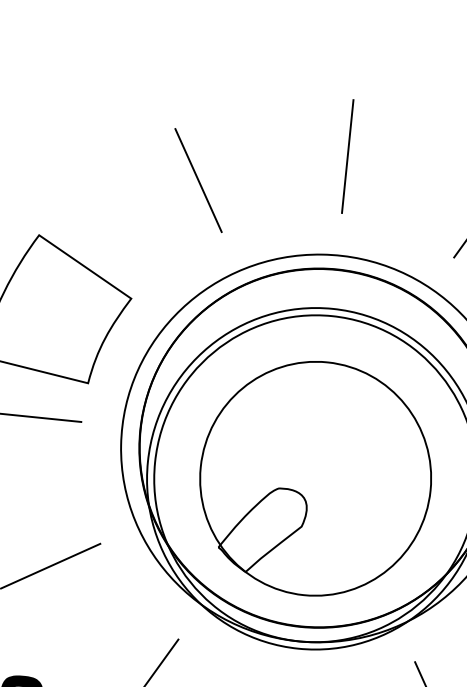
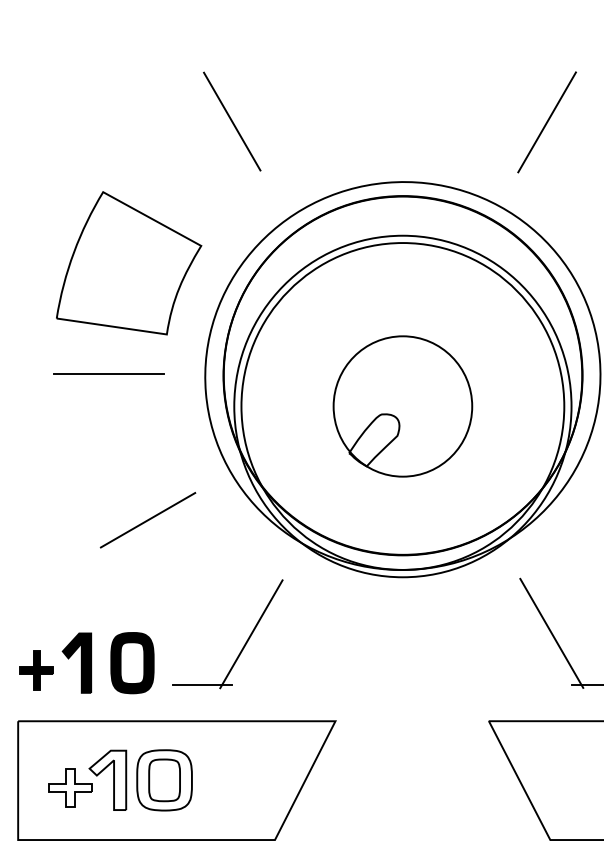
line: (347, 156) -> (401, 82), removed
line: (198, 180) -> (232, 121), moved
part: (315, 478) -> (402, 406), size x0.6

